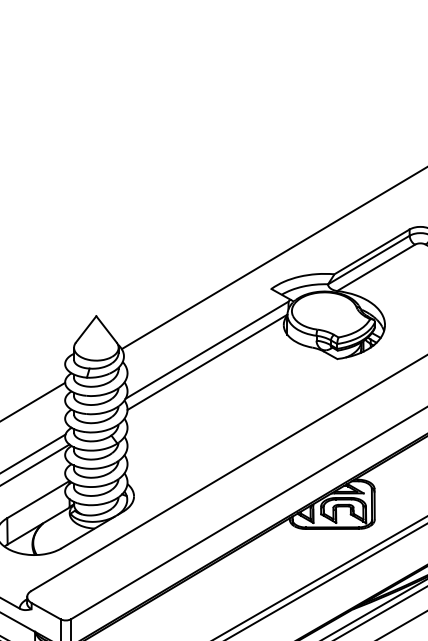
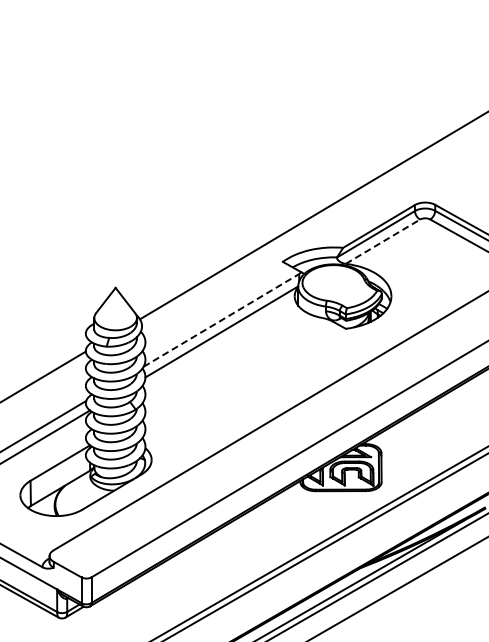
line: (376, 267) -> (383, 241), solid -> dashed
line: (207, 350) -> (221, 320), solid -> dashed

